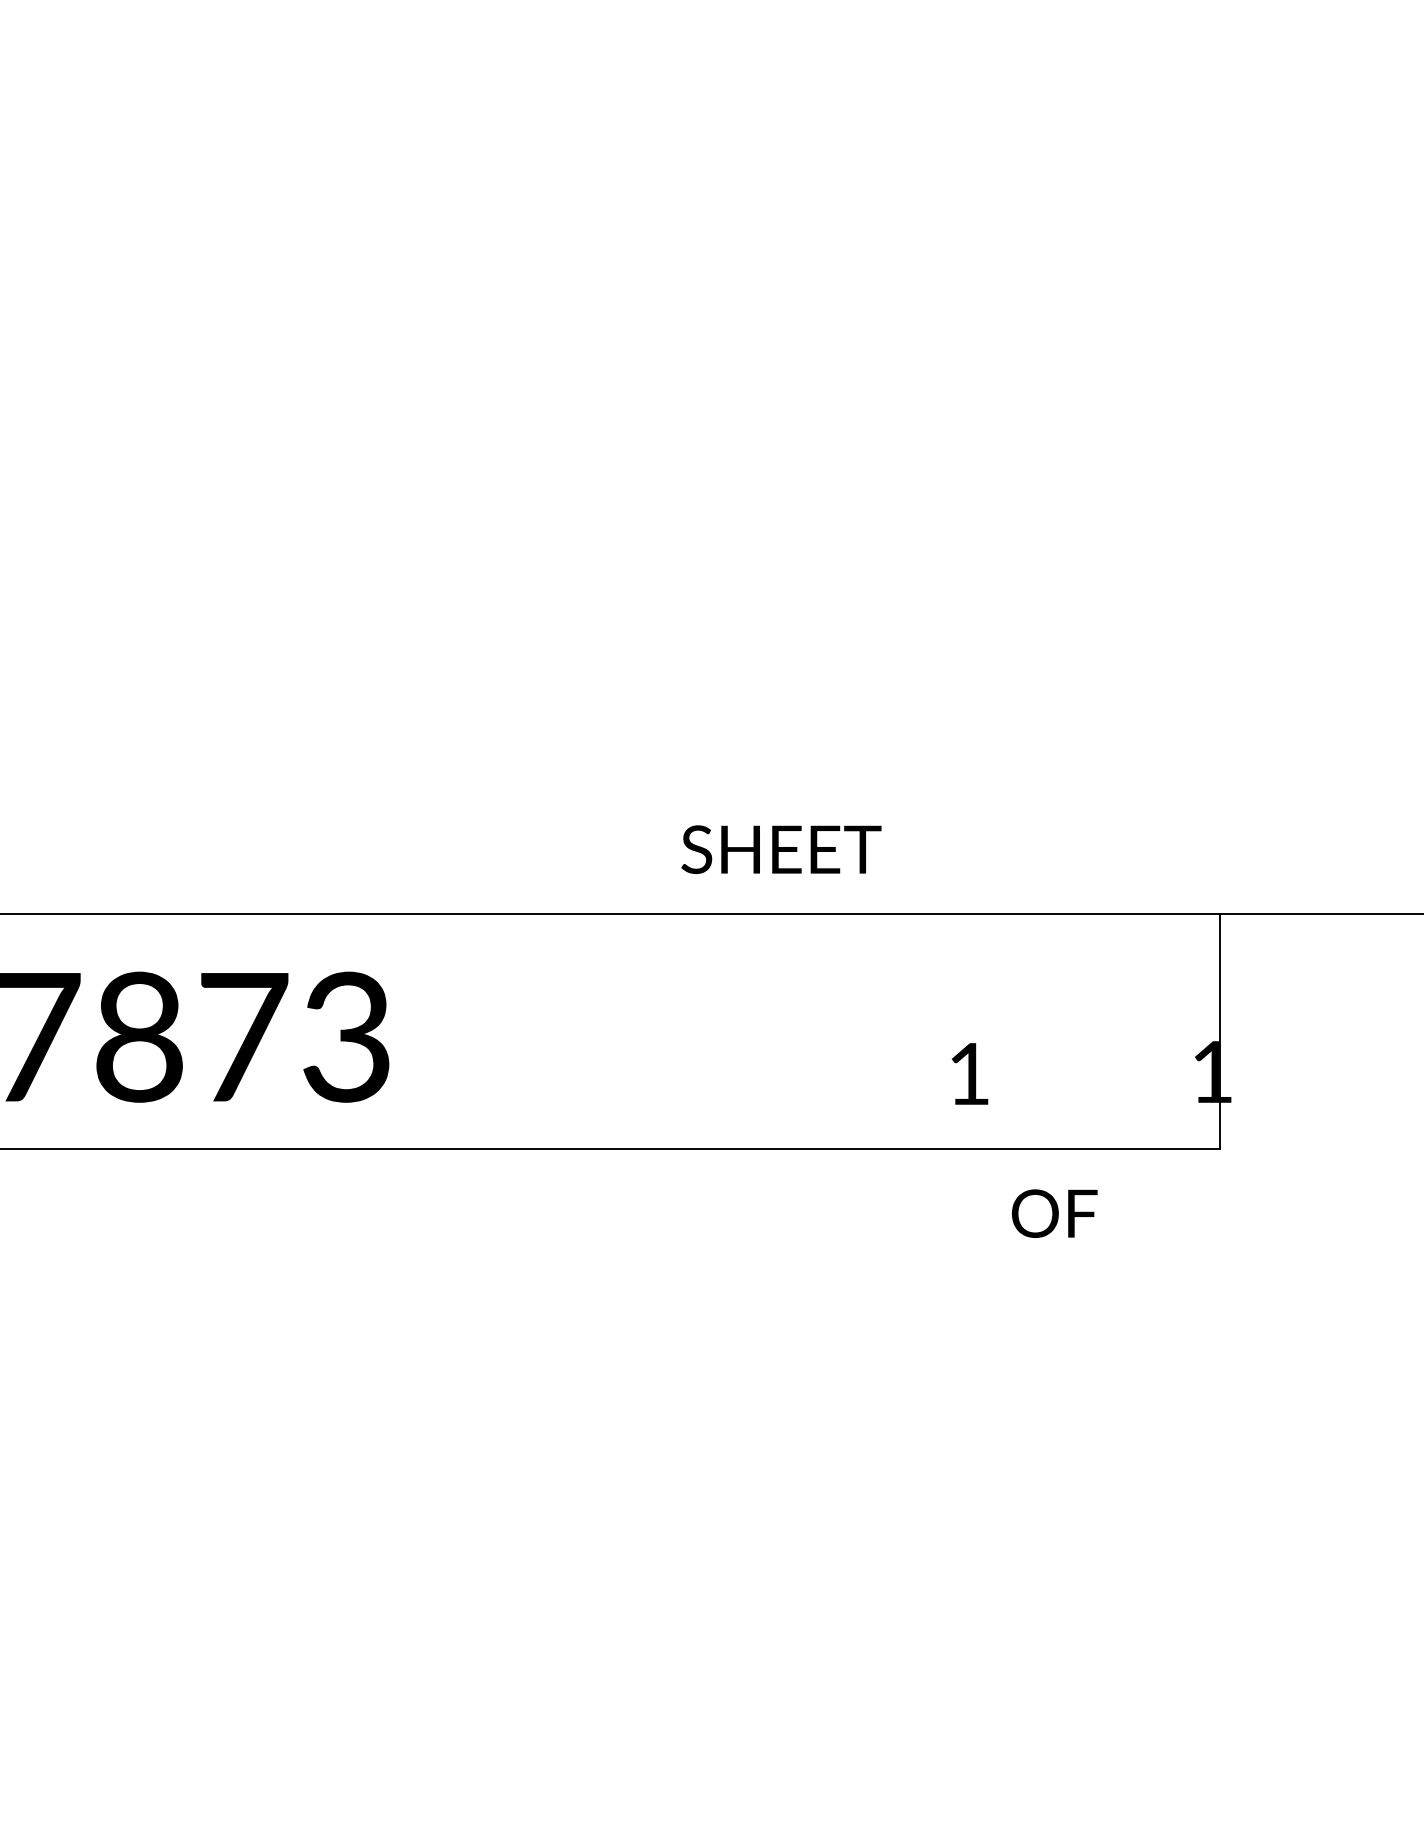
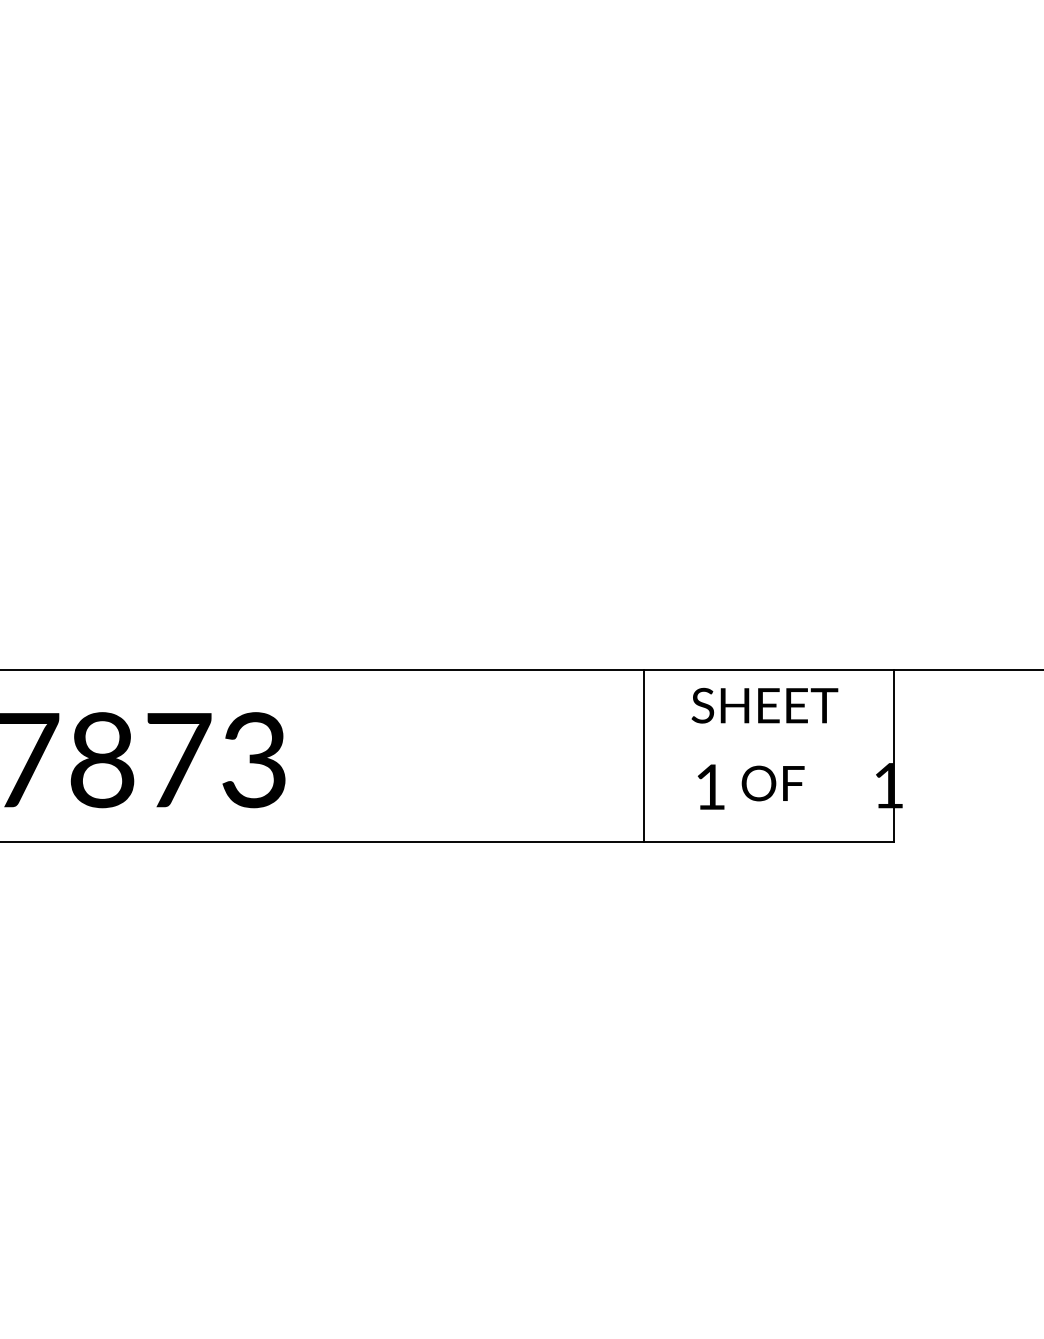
text: (780, 849) -> (764, 705), moved
line: (879, 1030) -> (644, 755), added
text: (1053, 1213) -> (772, 783), moved

